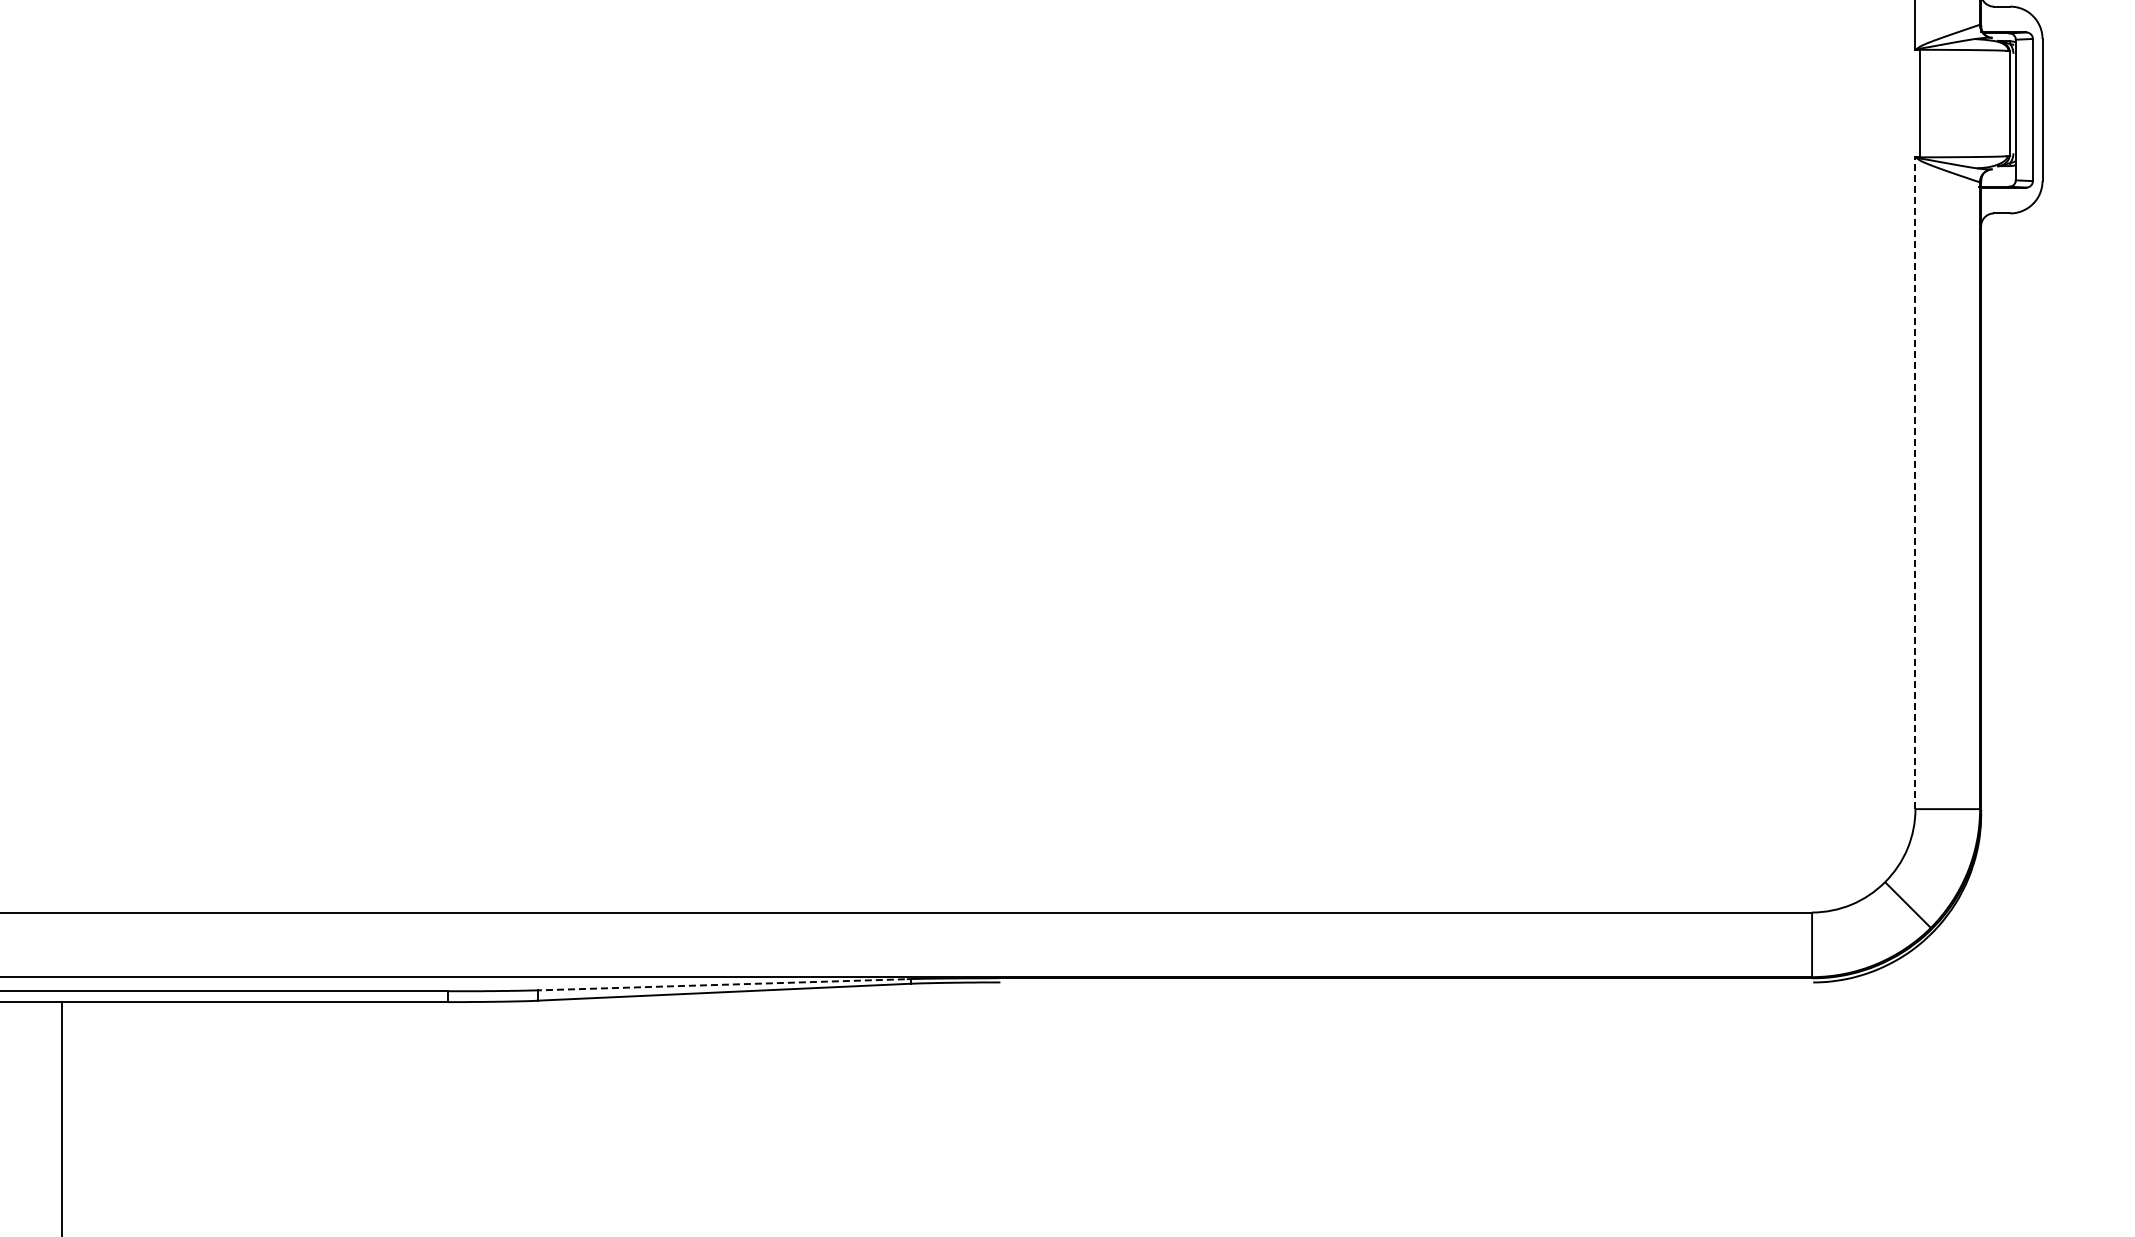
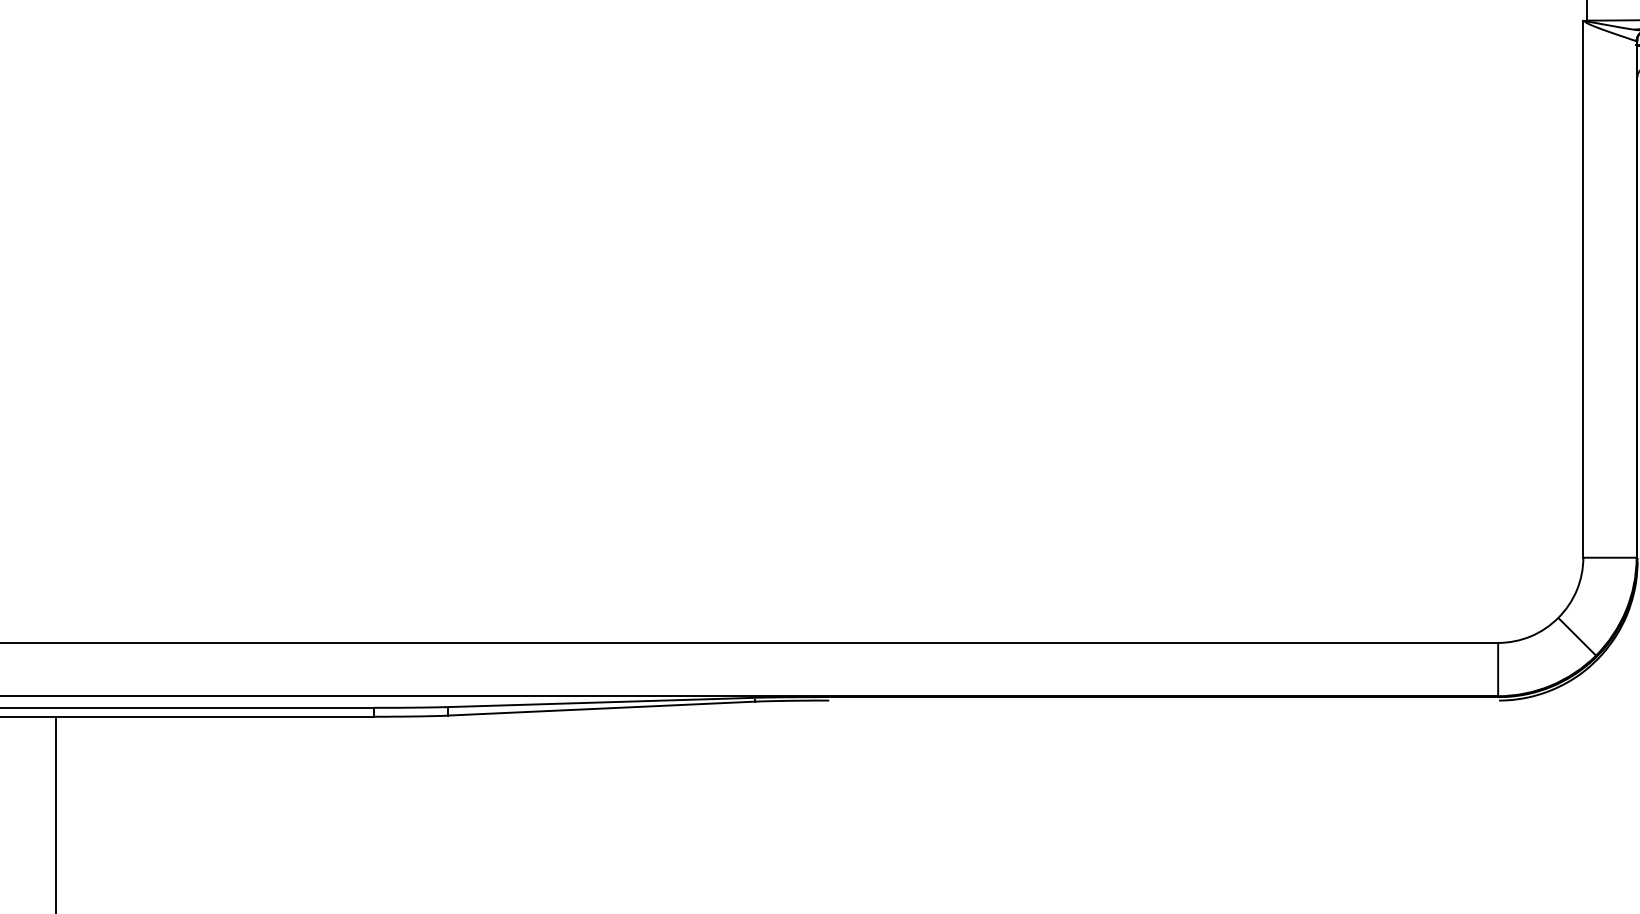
line: (1915, 483) -> (1583, 289), dashed -> solid
line: (720, 984) -> (598, 702), dashed -> solid

